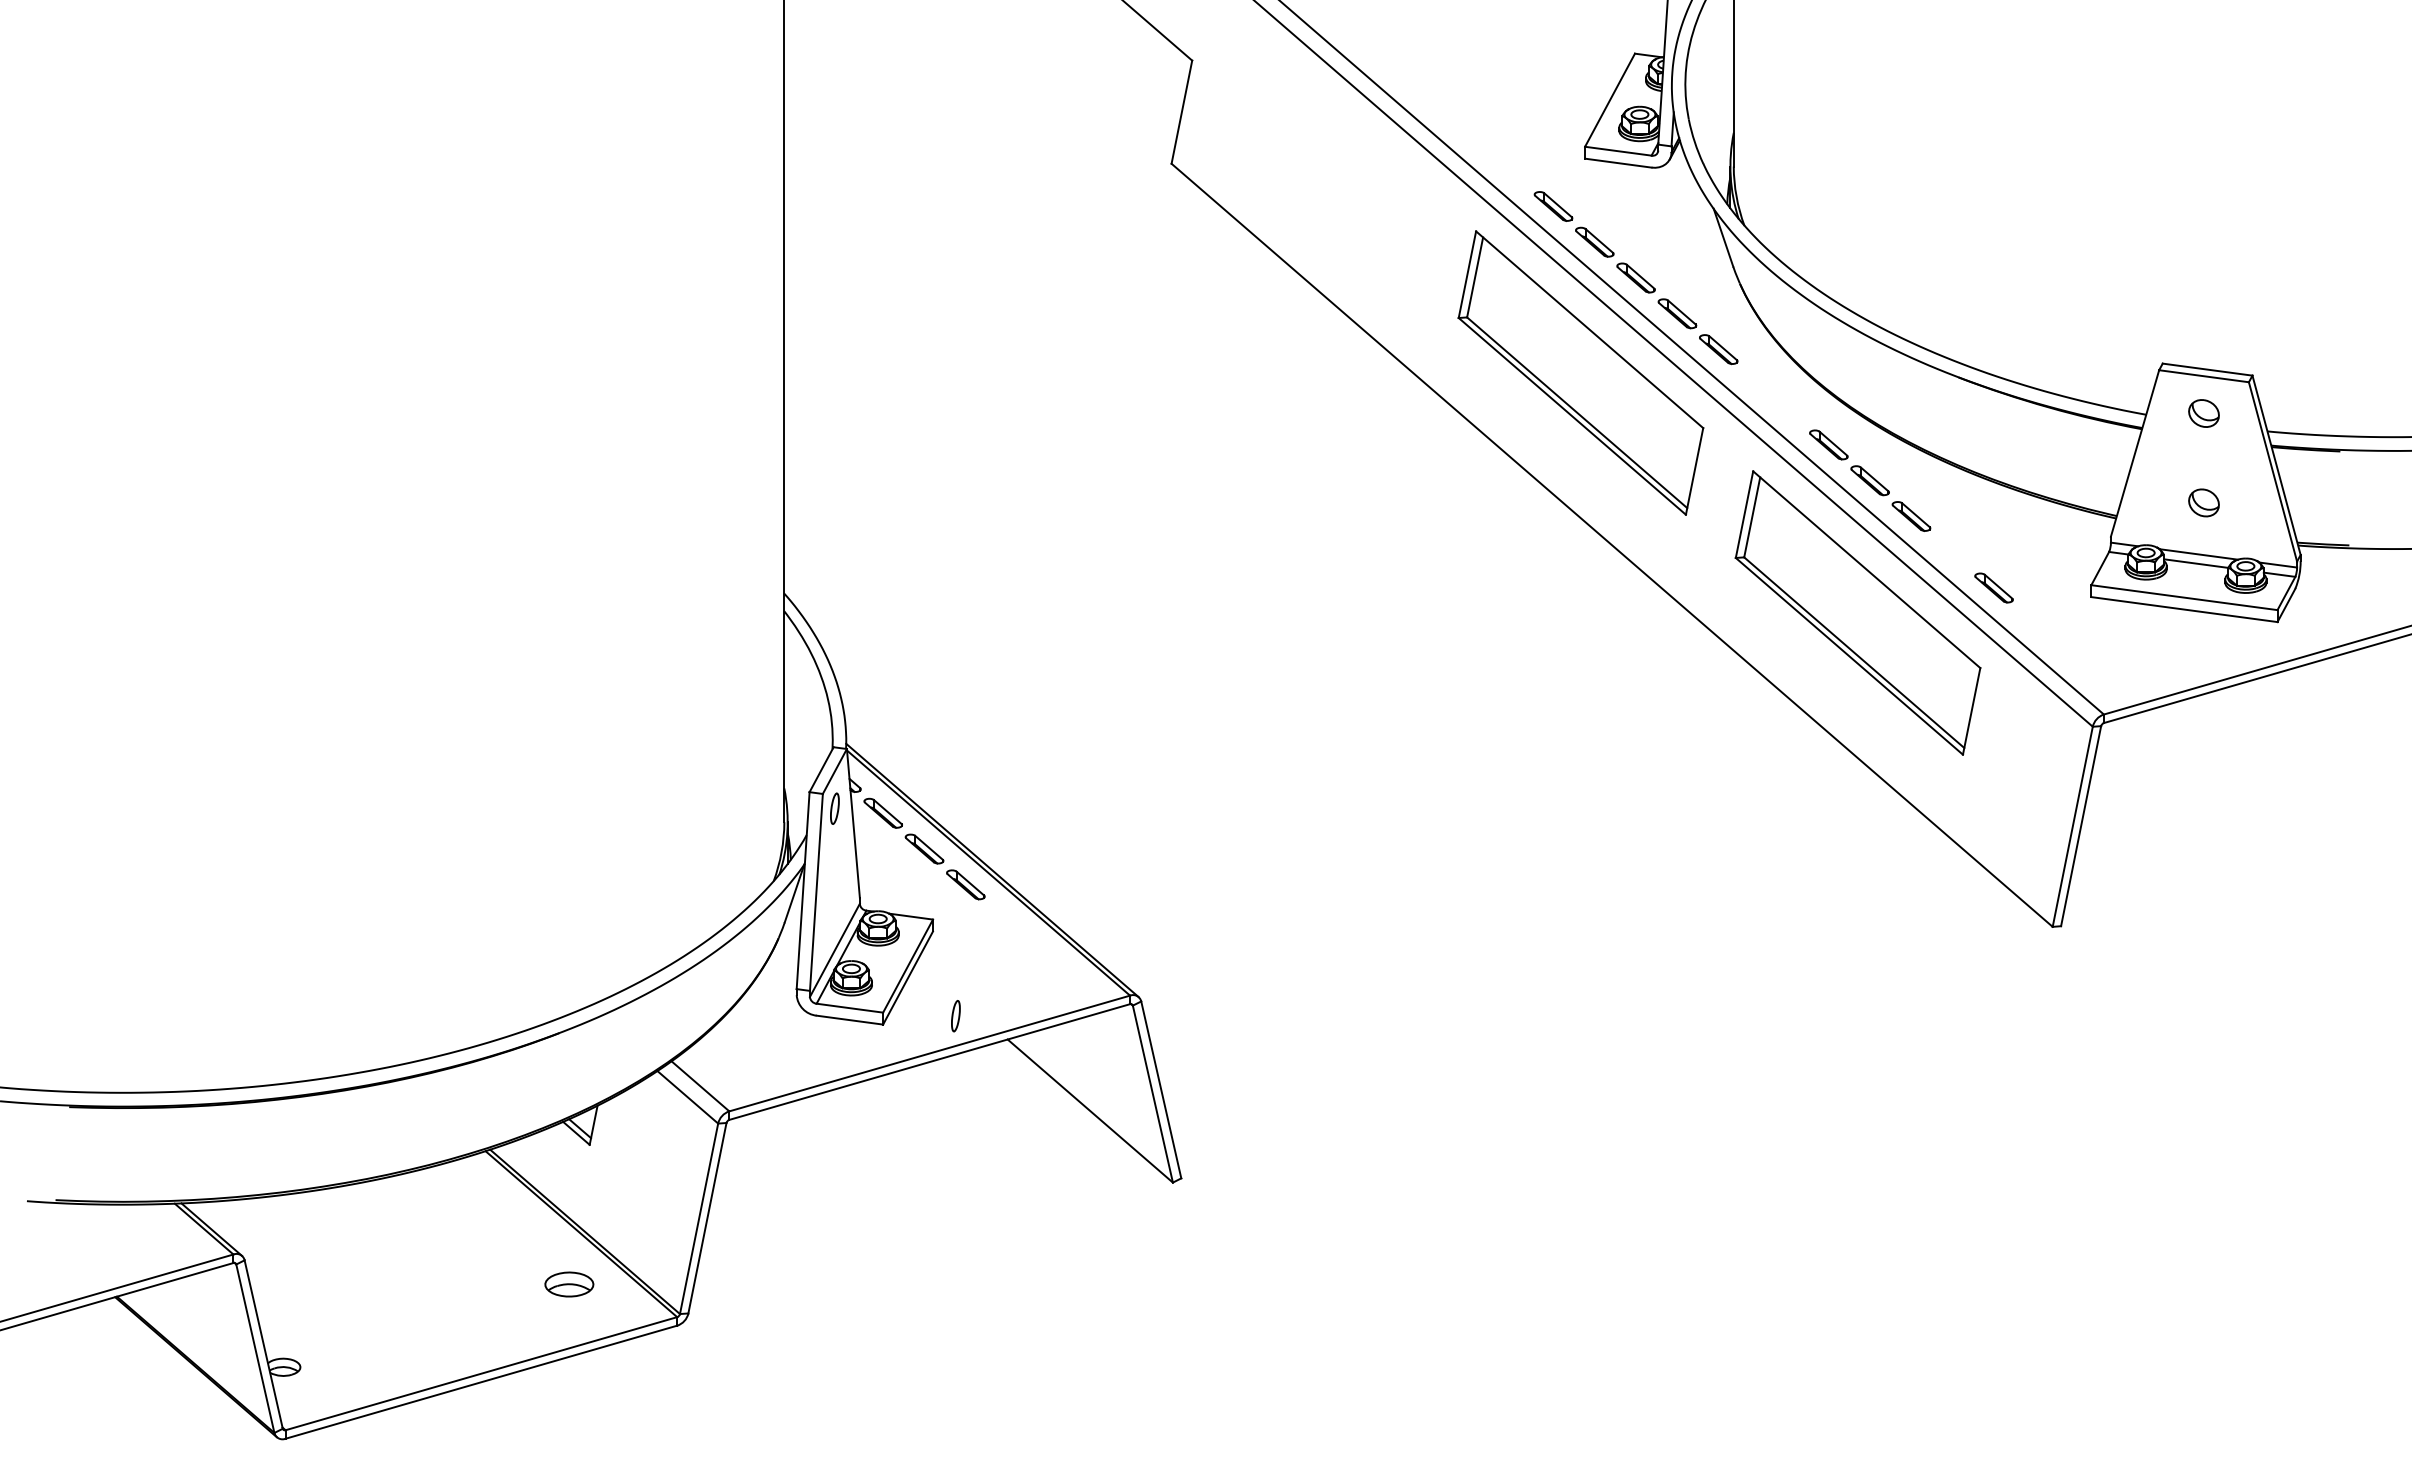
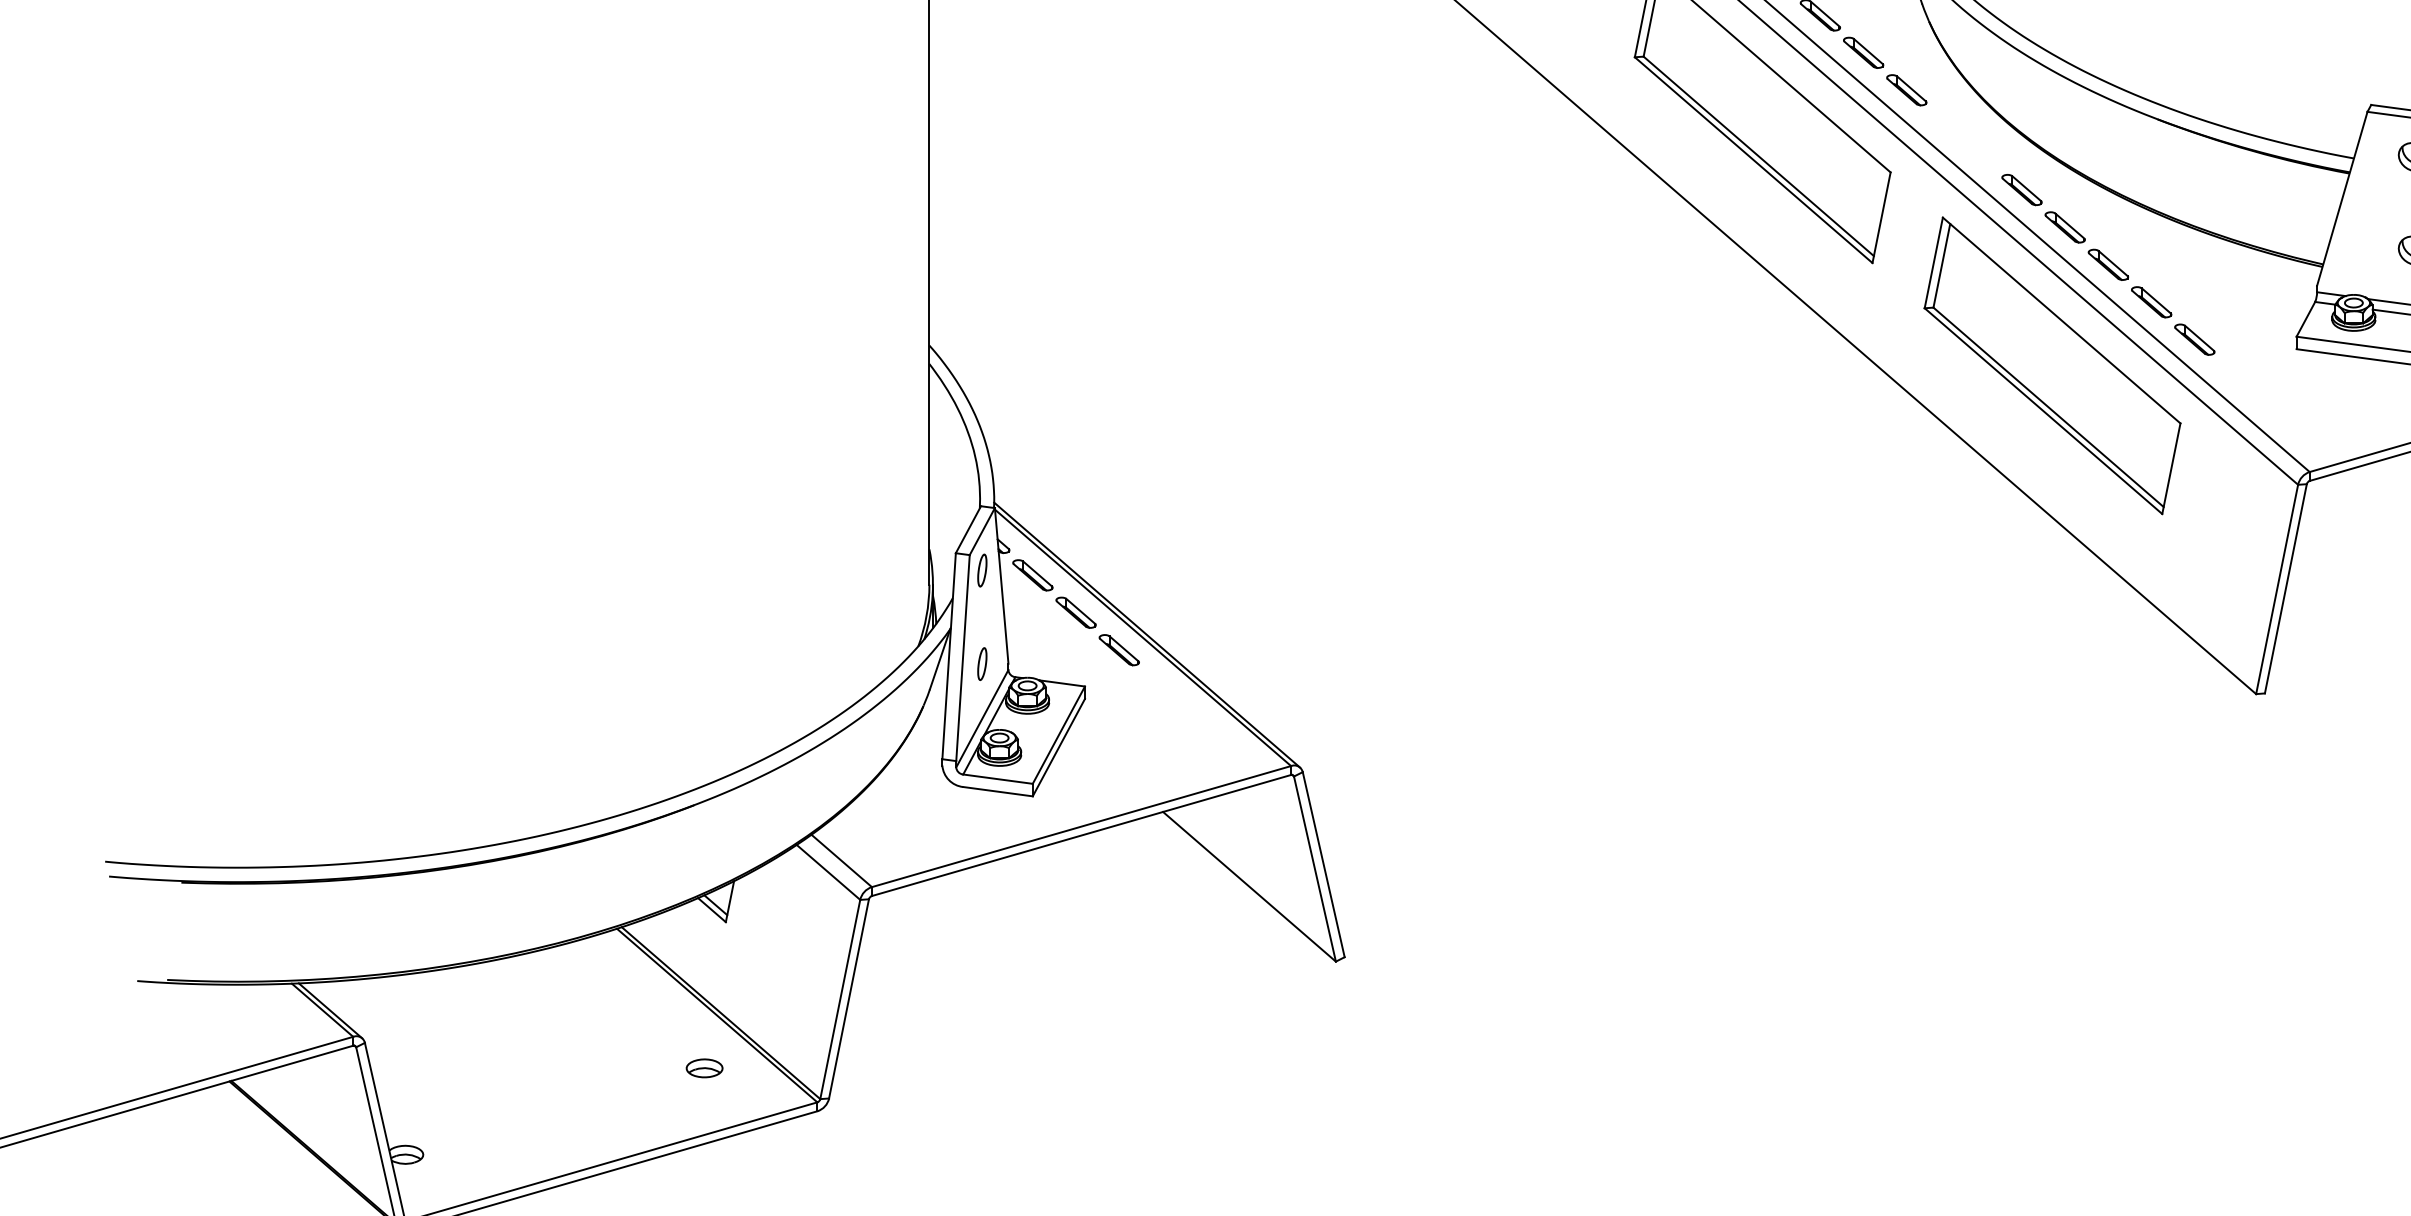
part: (1952, 551) -> (2151, 301), added
part: (955, 1016) -> (981, 664), moved
part: (569, 1284) -> (704, 1068), size x0.71

